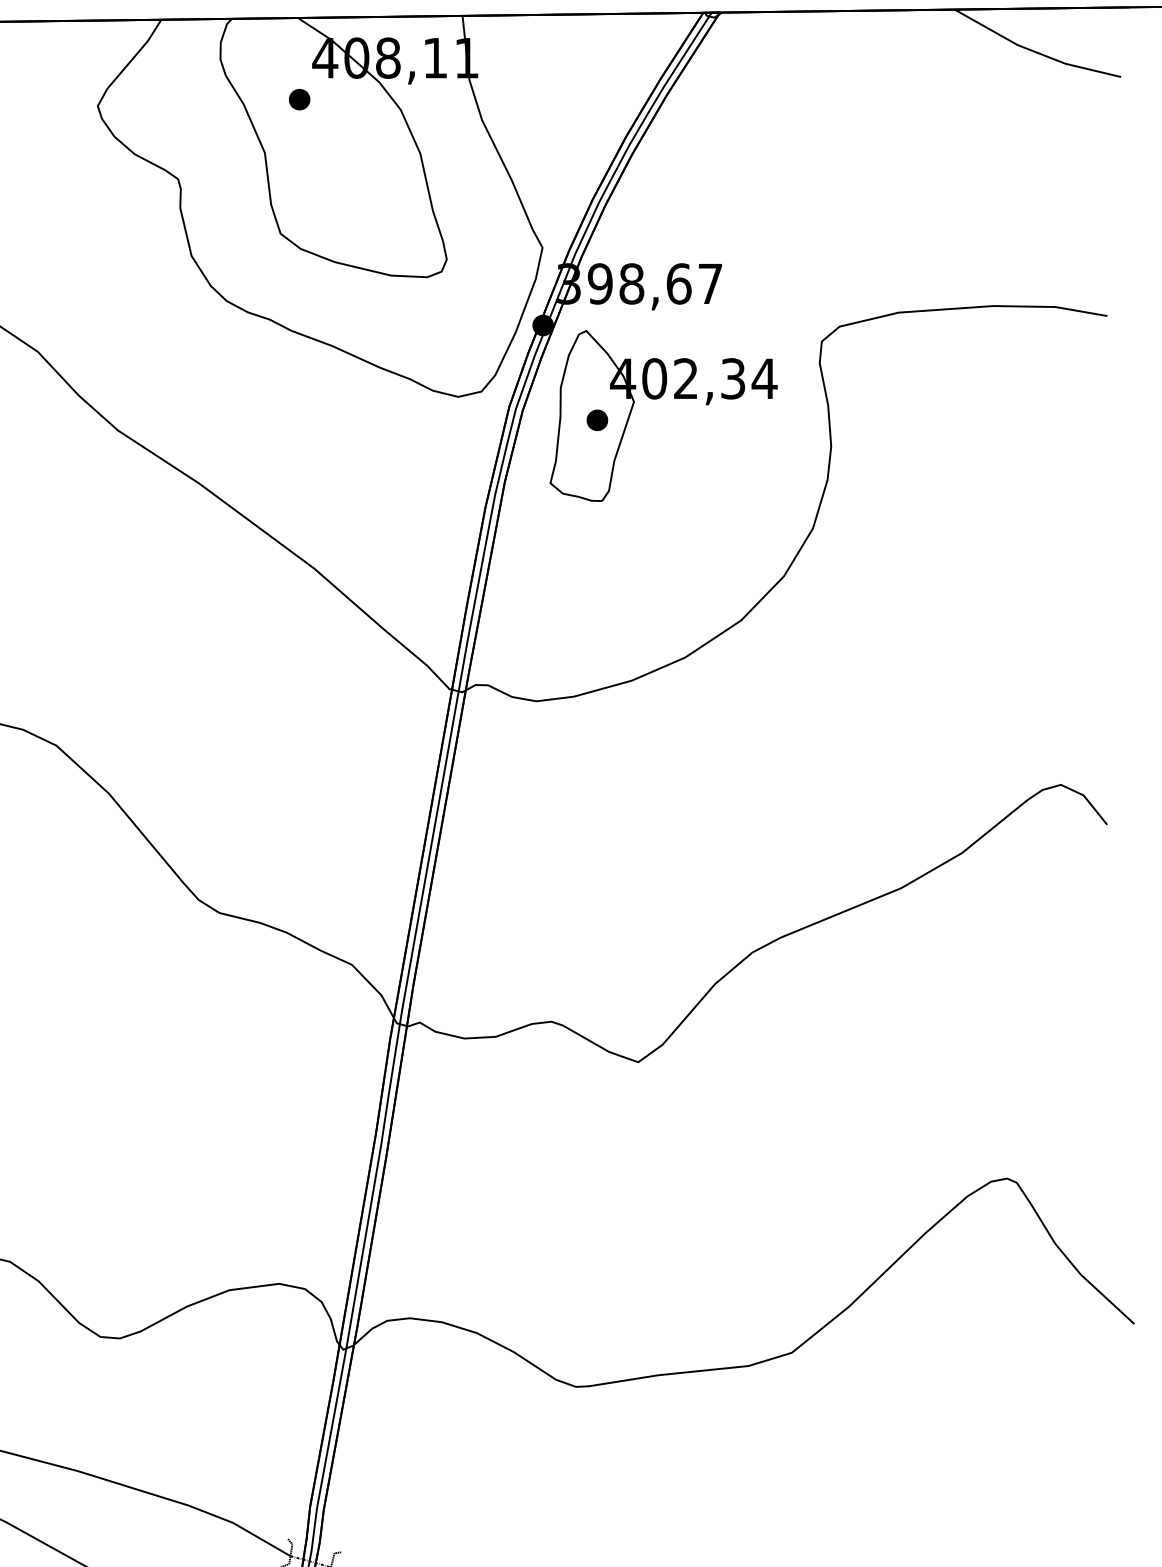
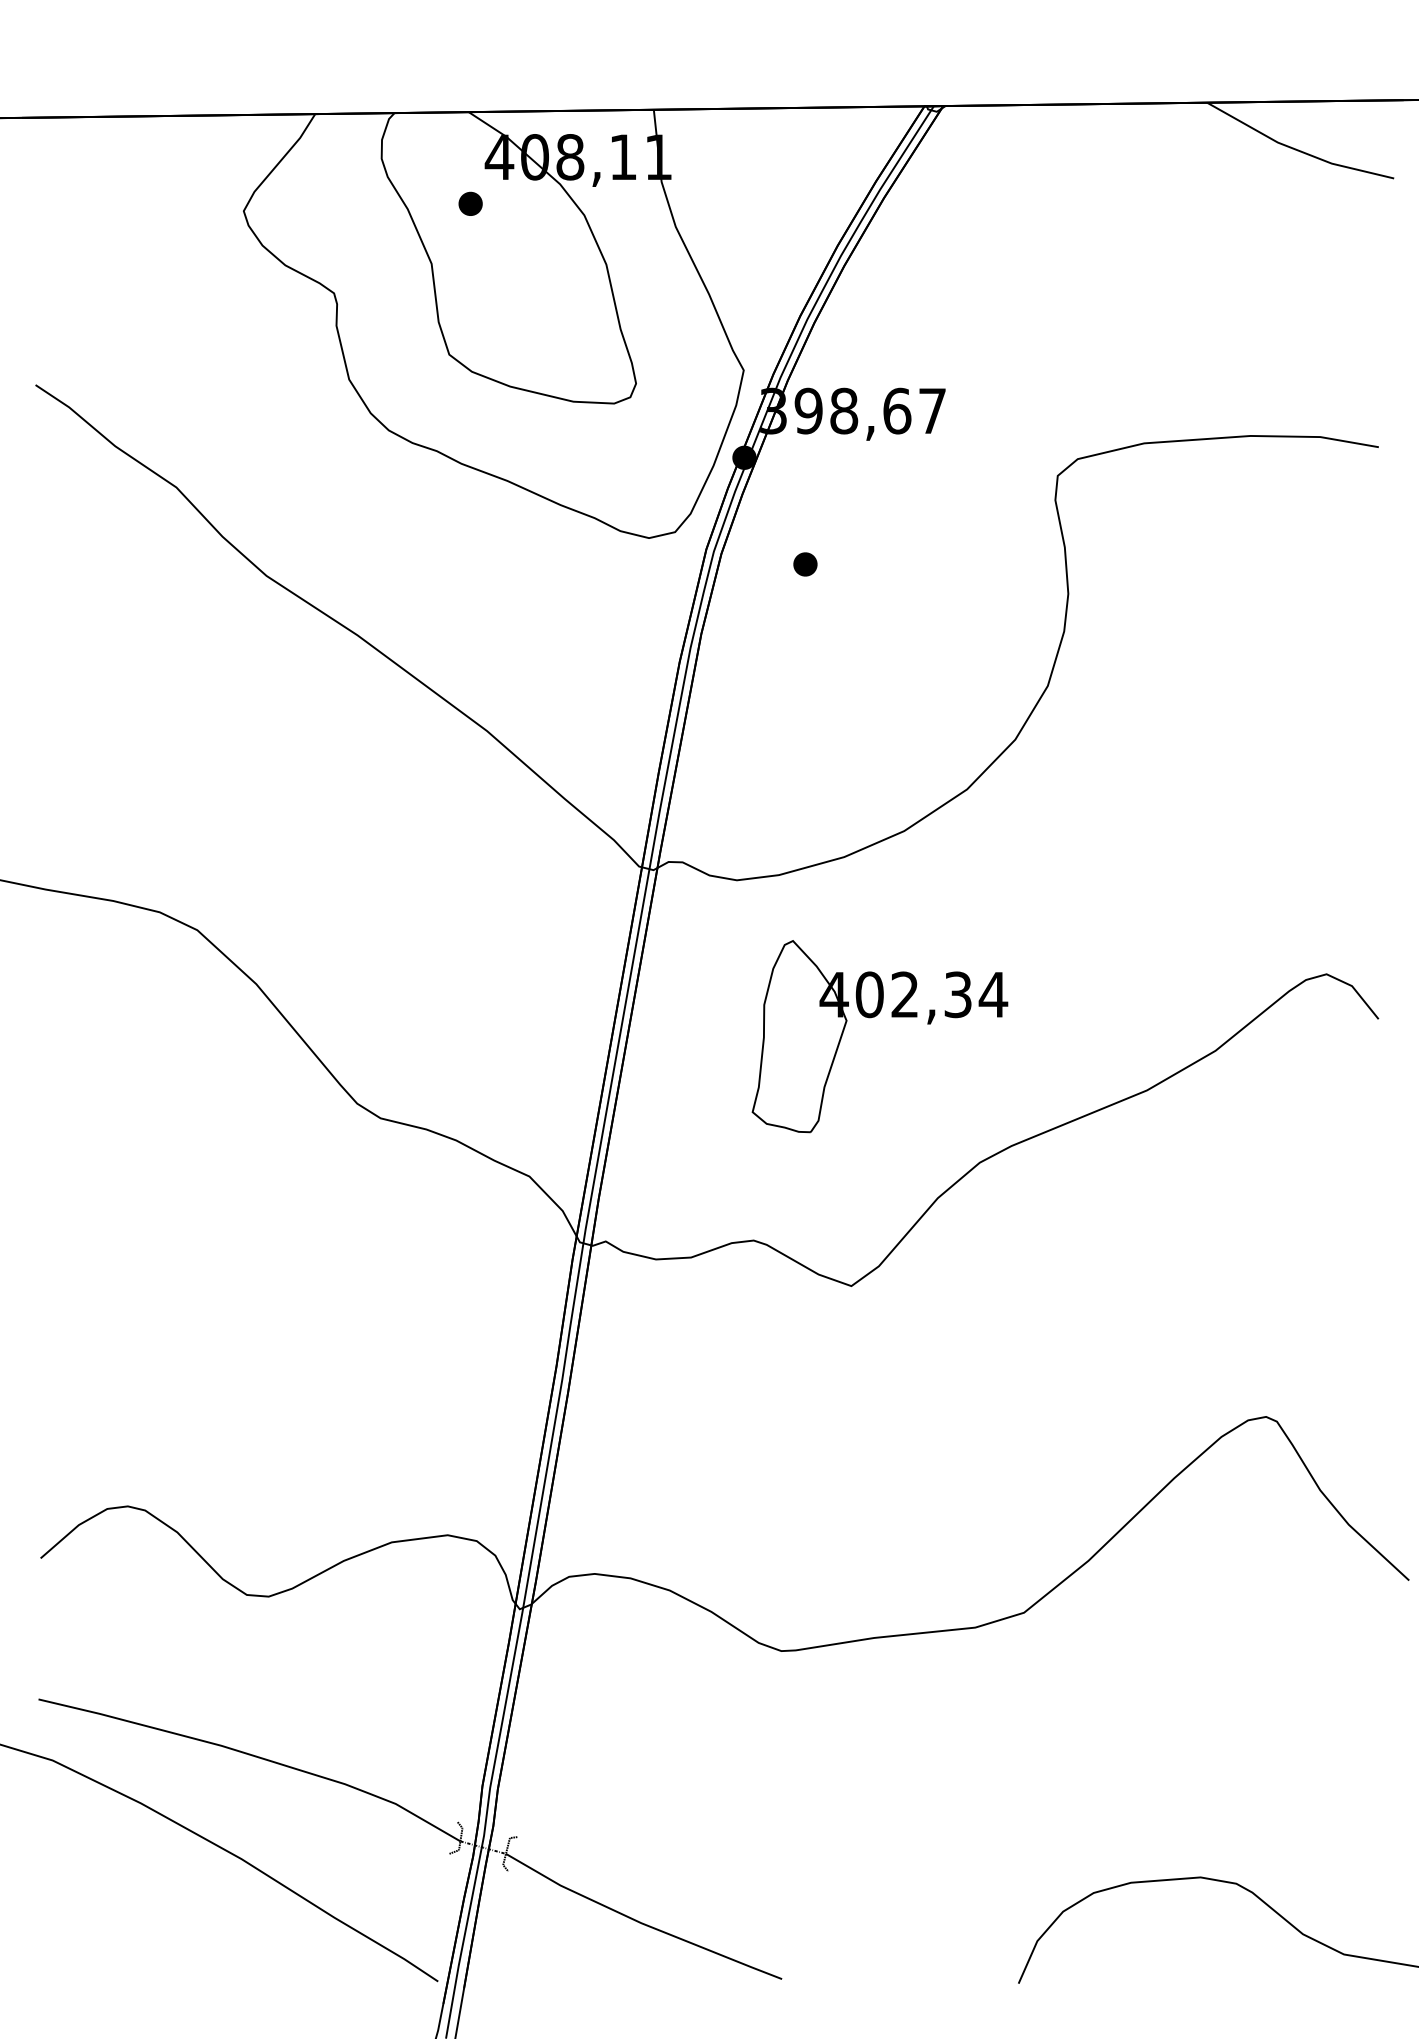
part: (658, 399) -> (874, 1017), moved

